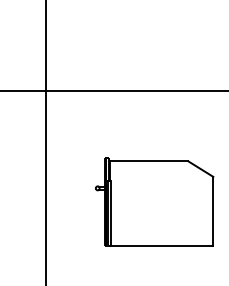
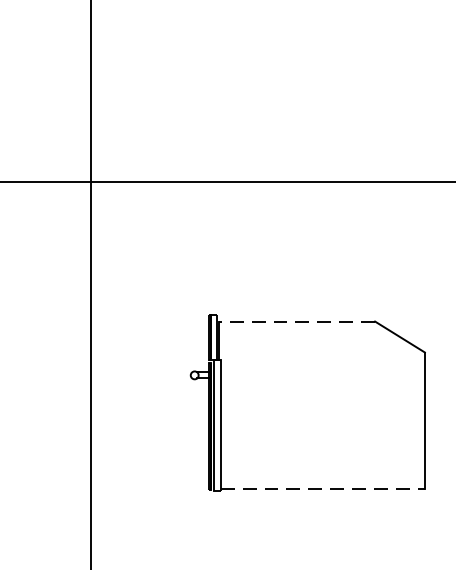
line: (148, 161) -> (295, 321), solid -> dashed
line: (162, 245) -> (323, 489), solid -> dashed

